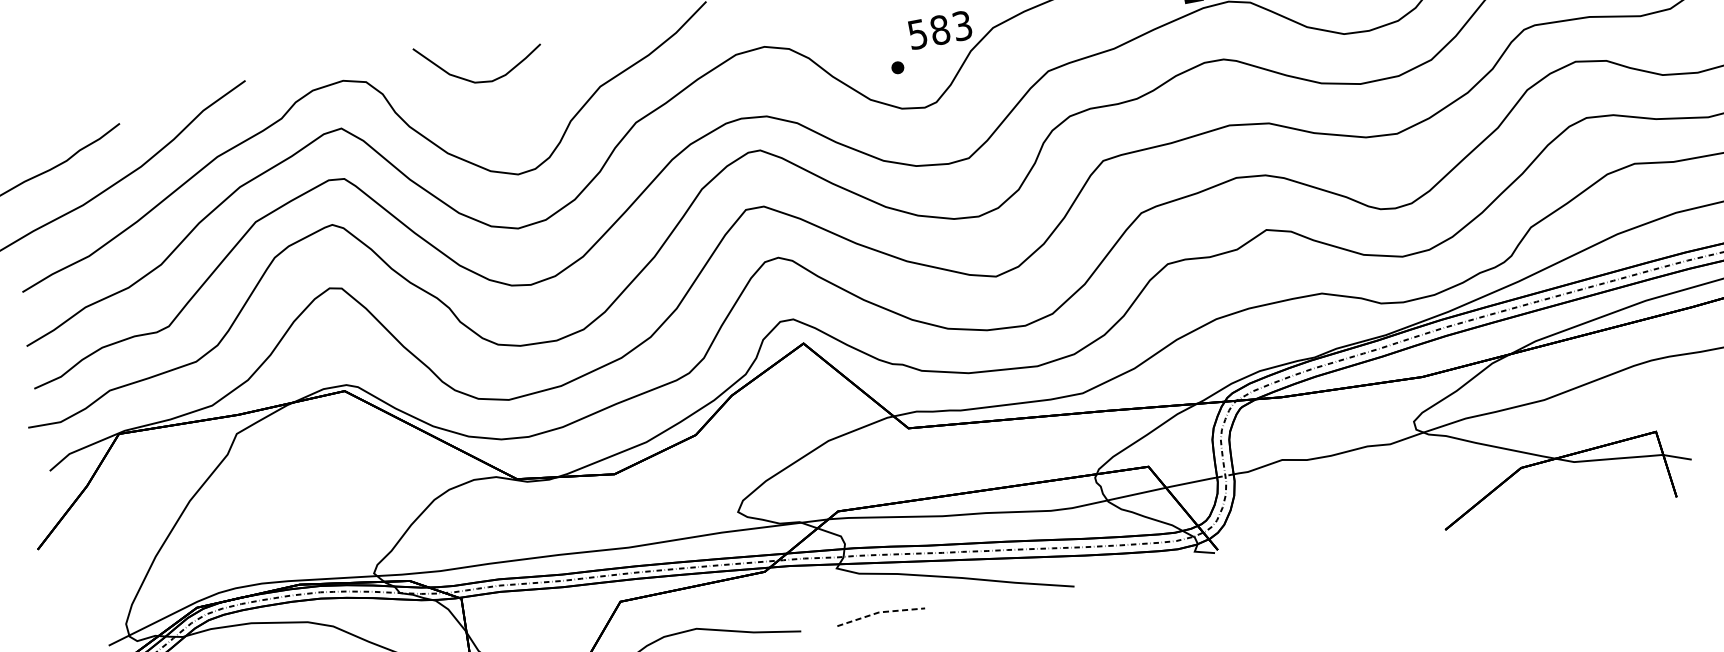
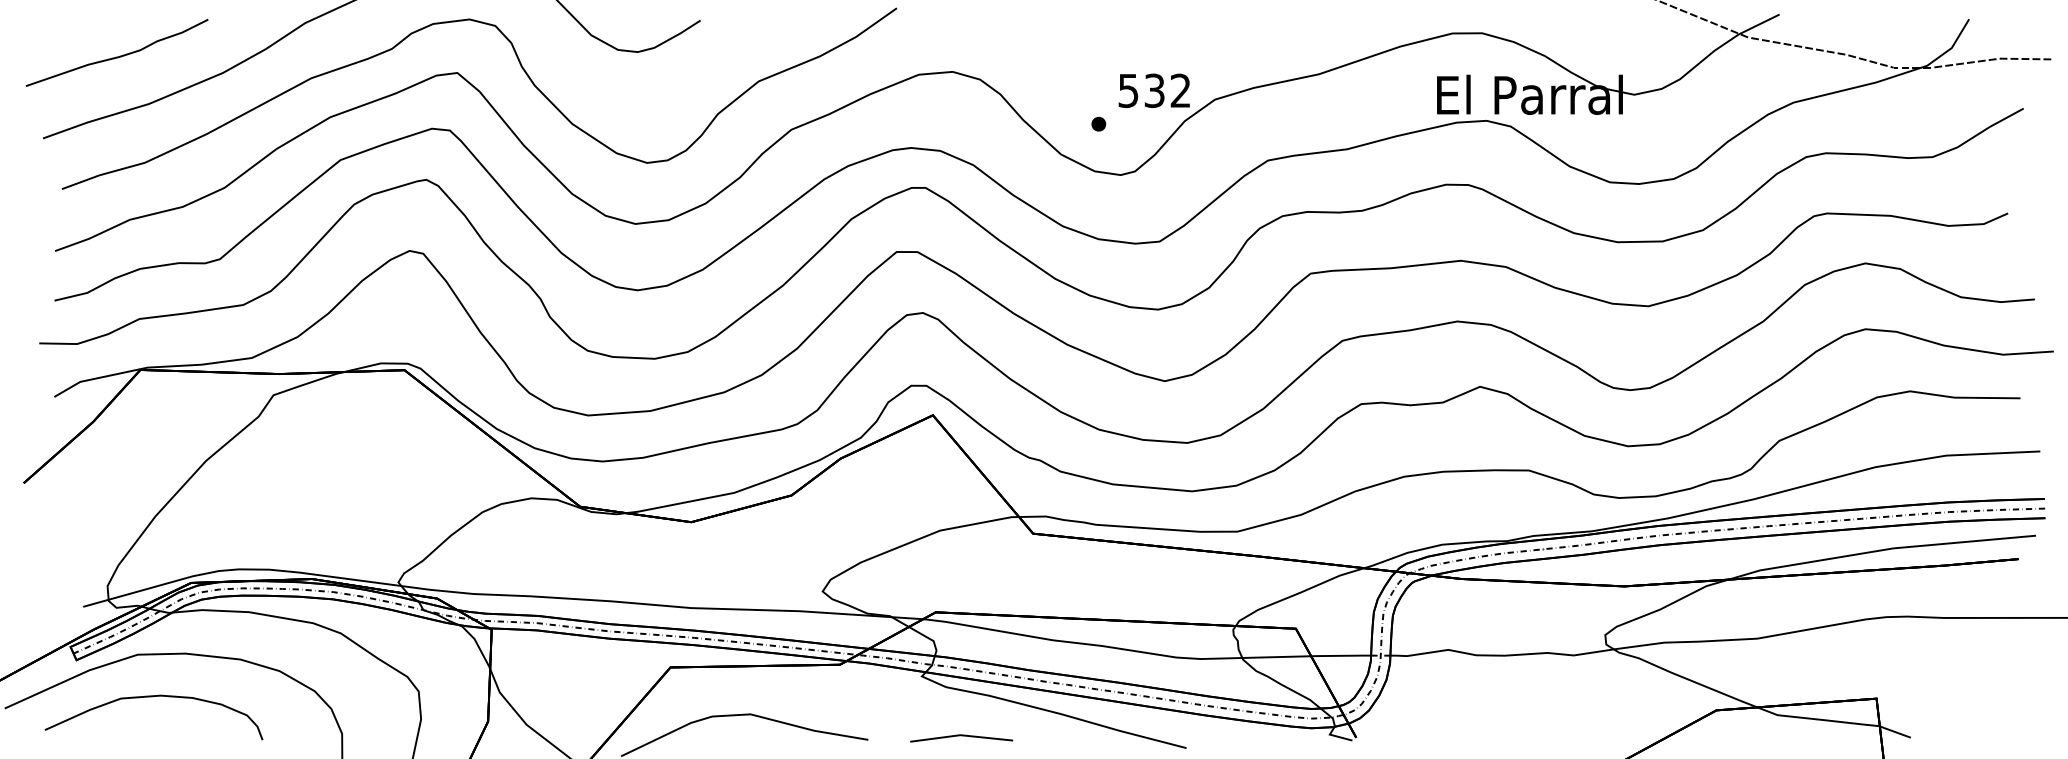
text: (951, 27) -> (1167, 90), 583 -> 532
line: (880, 612) -> (961, 735), dashed -> solid

